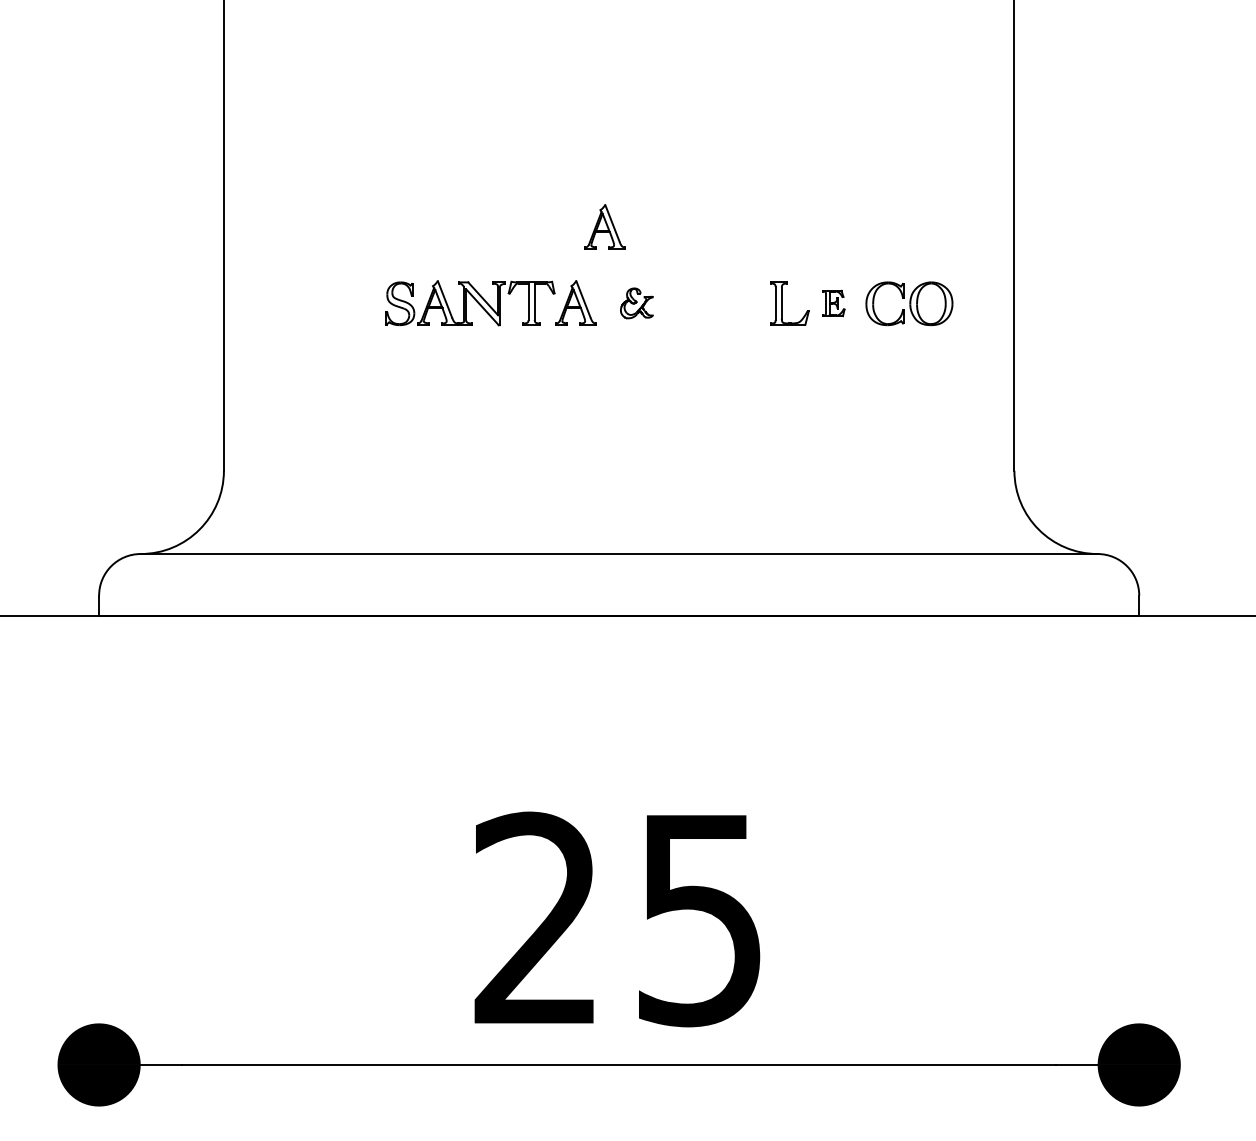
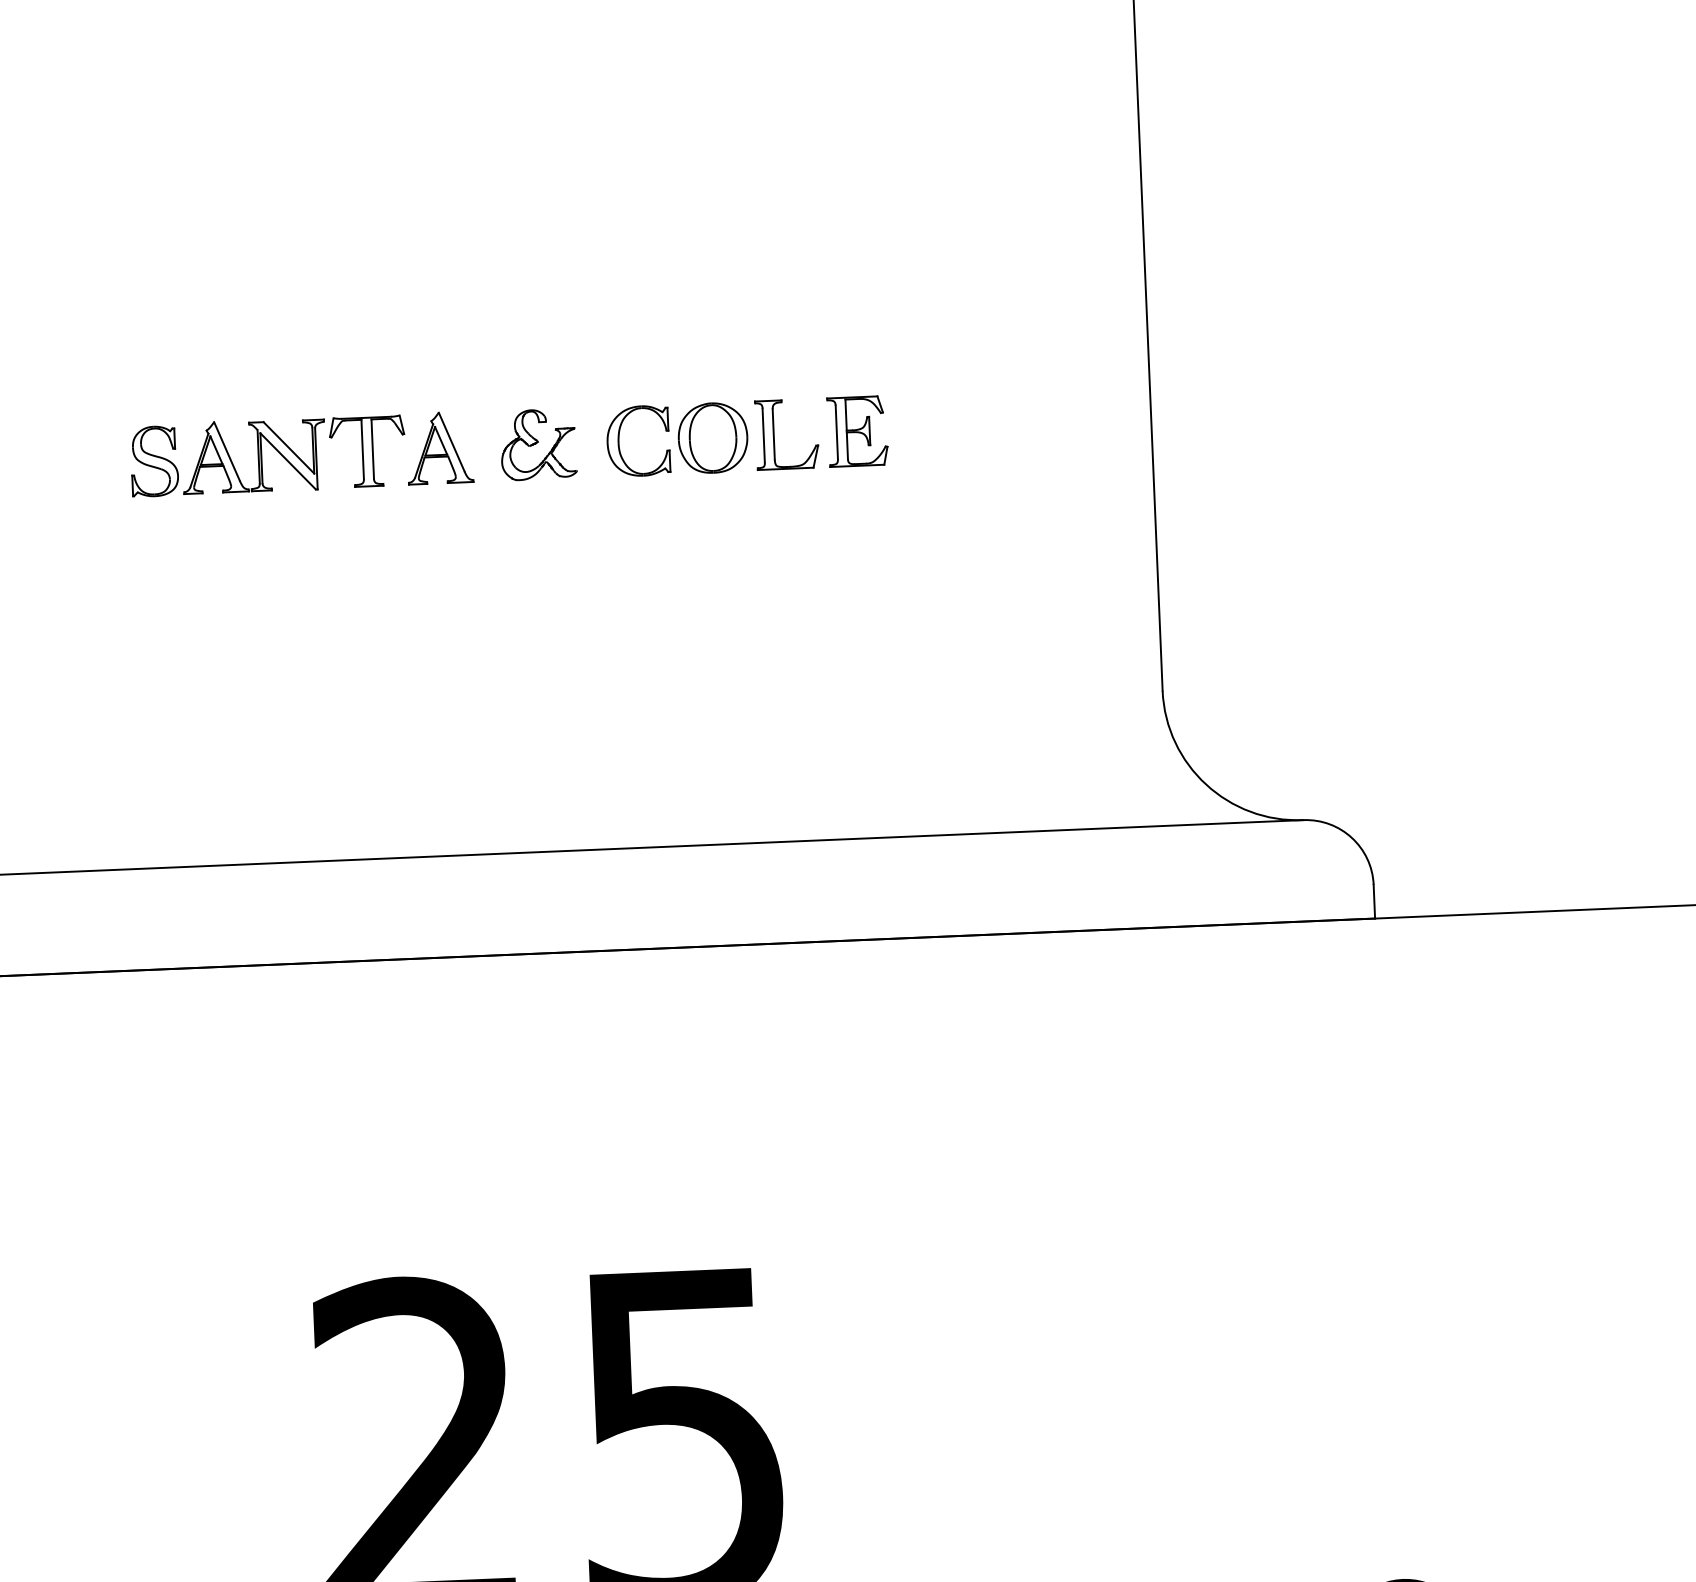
part: (604, 226) -> (480, 322), removed
part: (636, 303) -> (537, 444), size x1.43
part: (833, 303) -> (857, 431), size x1.67
part: (909, 303) -> (677, 439), moved

